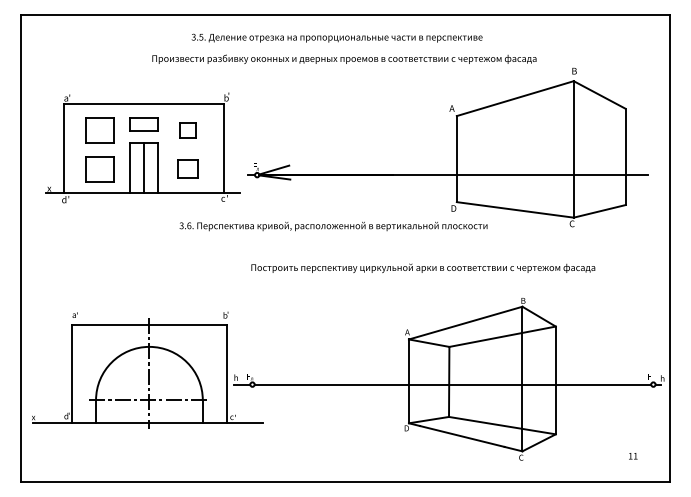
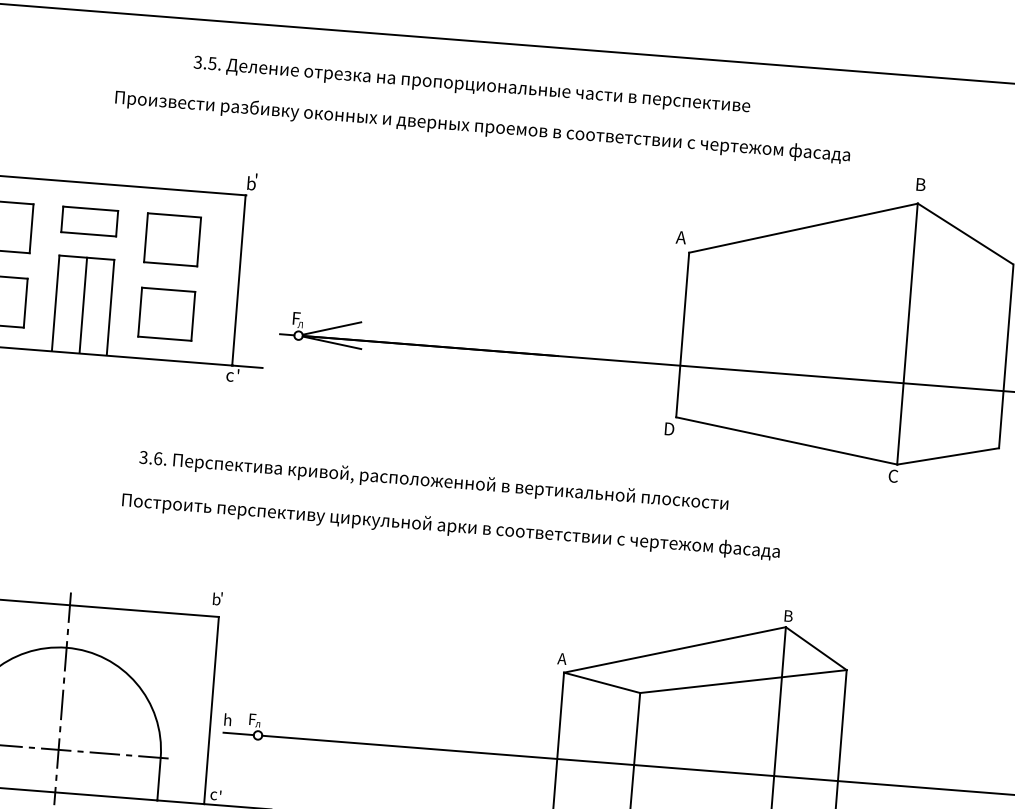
part: (187, 130) -> (171, 239), size x1.67
part: (187, 169) -> (166, 314), size x1.43
text: (333, 226) -> (433, 481), moved
text: (423, 267) -> (451, 525), moved

